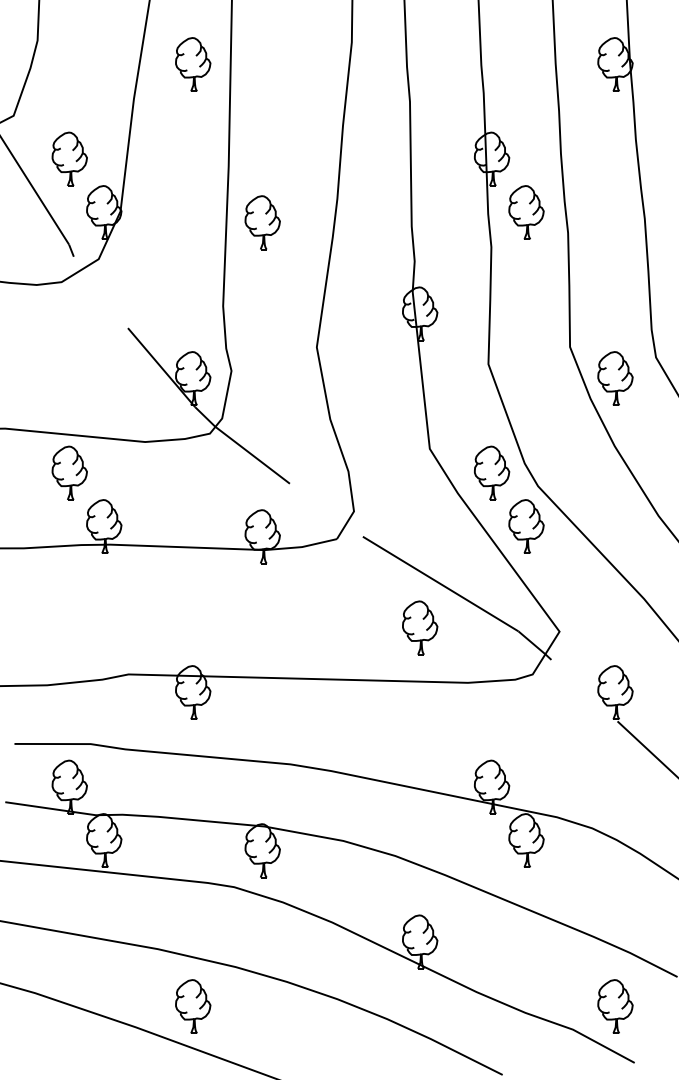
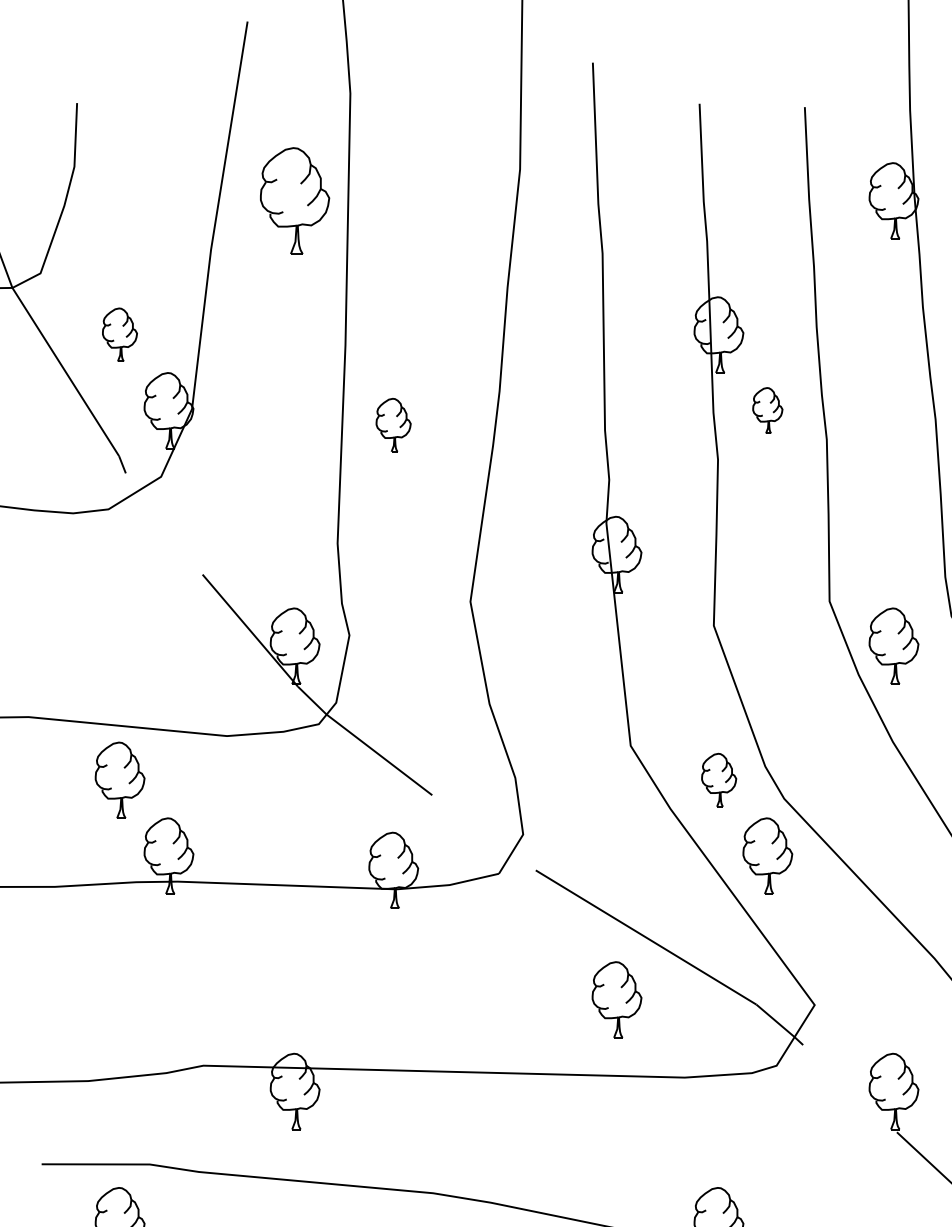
part: (193, 64) -> (295, 200), size x1.4
part: (69, 158) -> (119, 333), size x0.7
part: (526, 212) -> (767, 410), size x0.6
part: (262, 222) -> (393, 424), size x0.7
part: (492, 472) -> (719, 779), size x0.7

